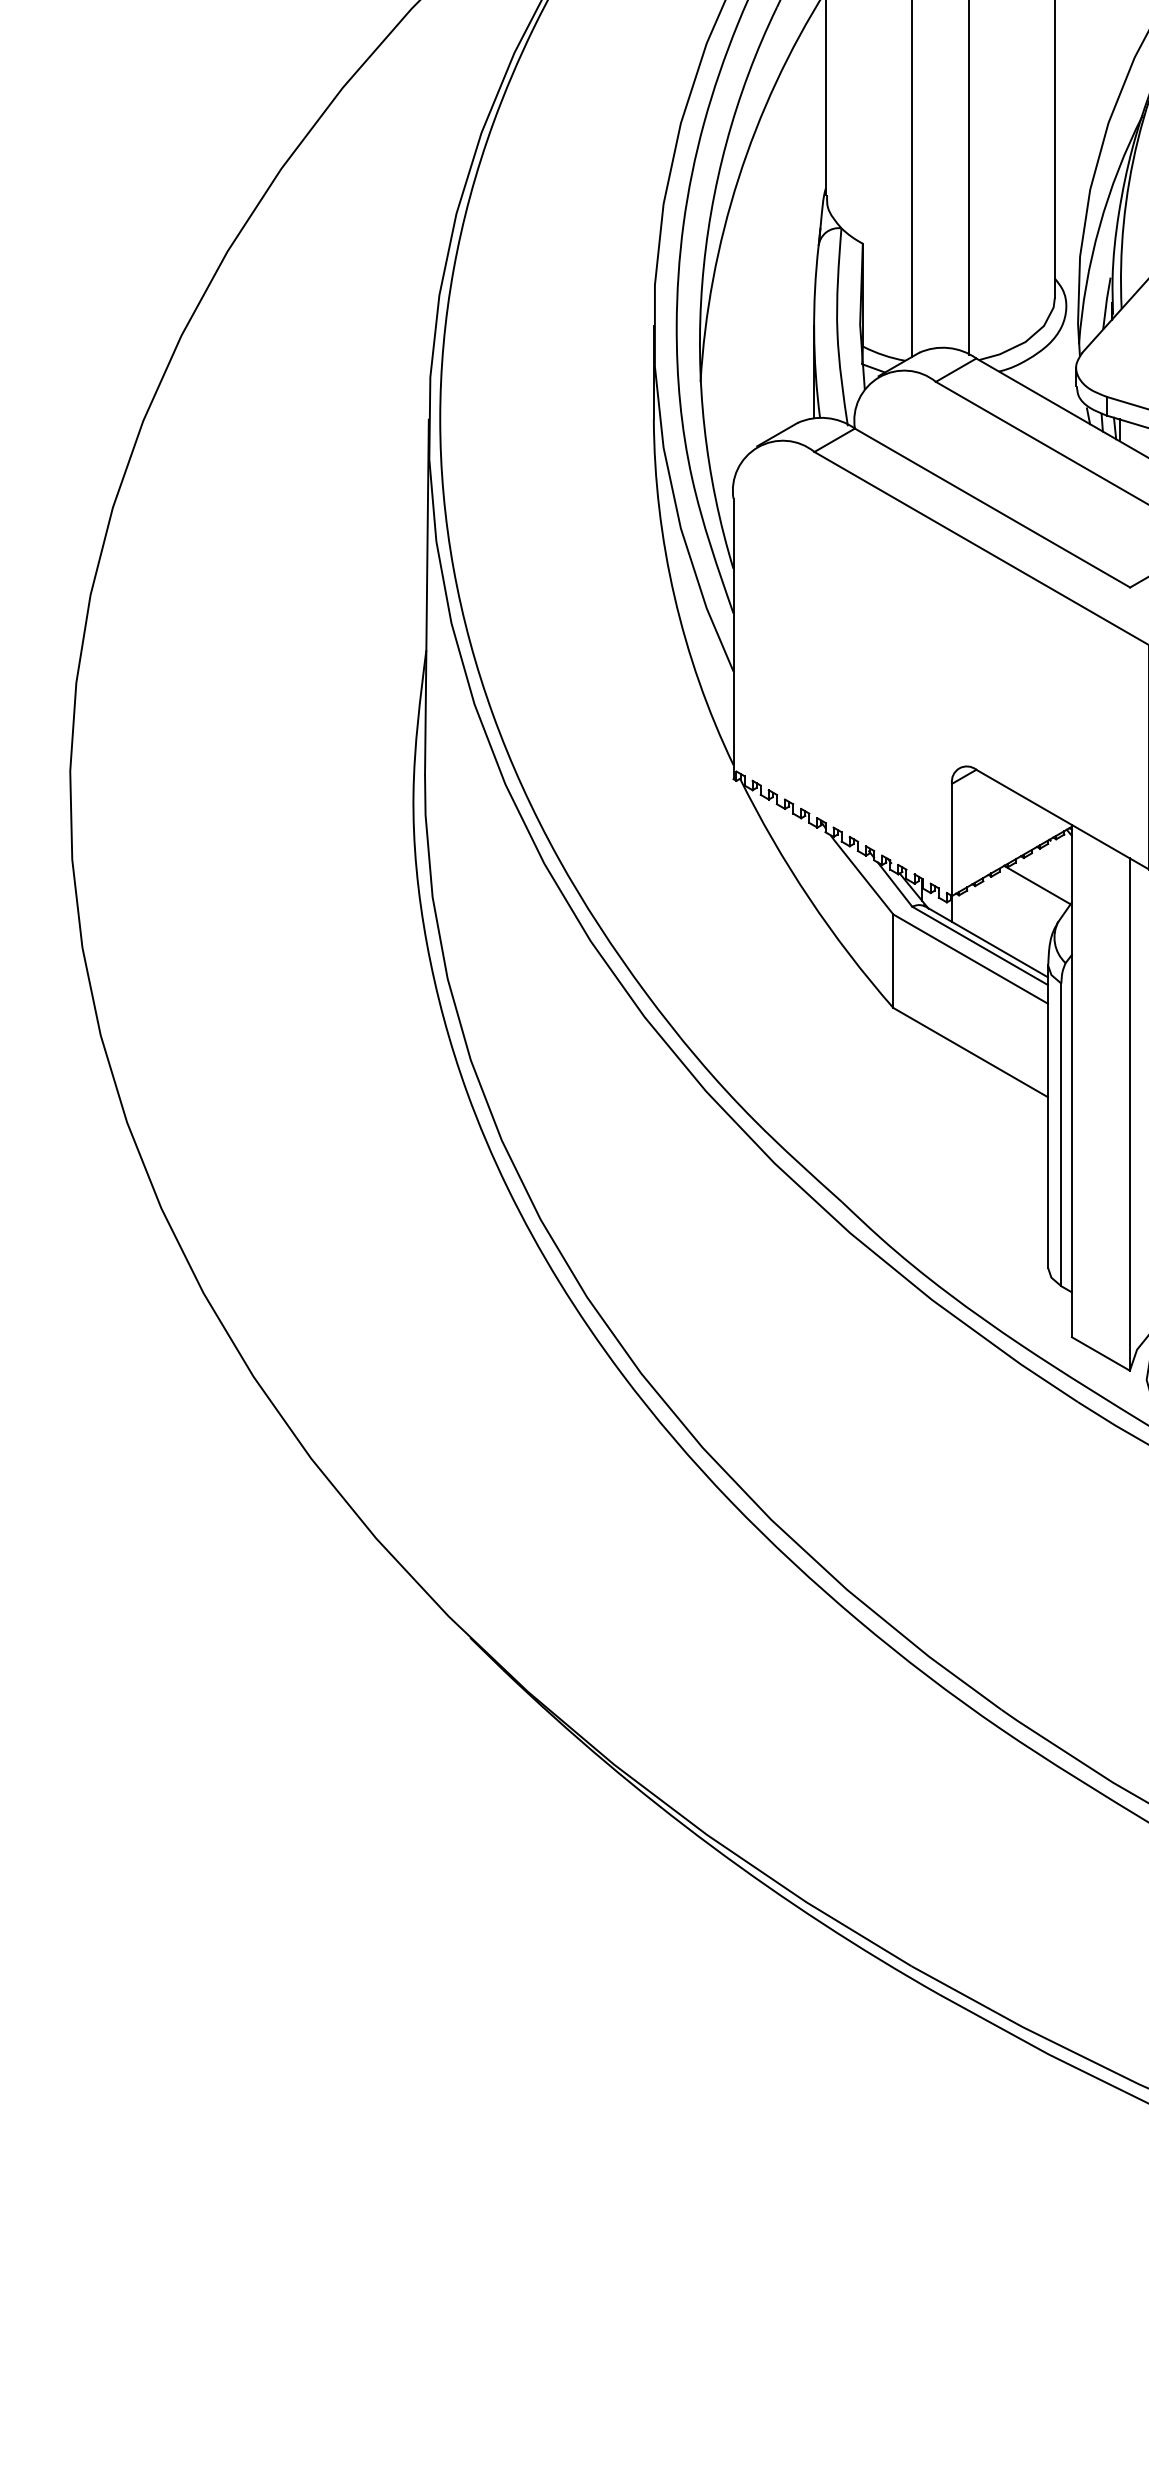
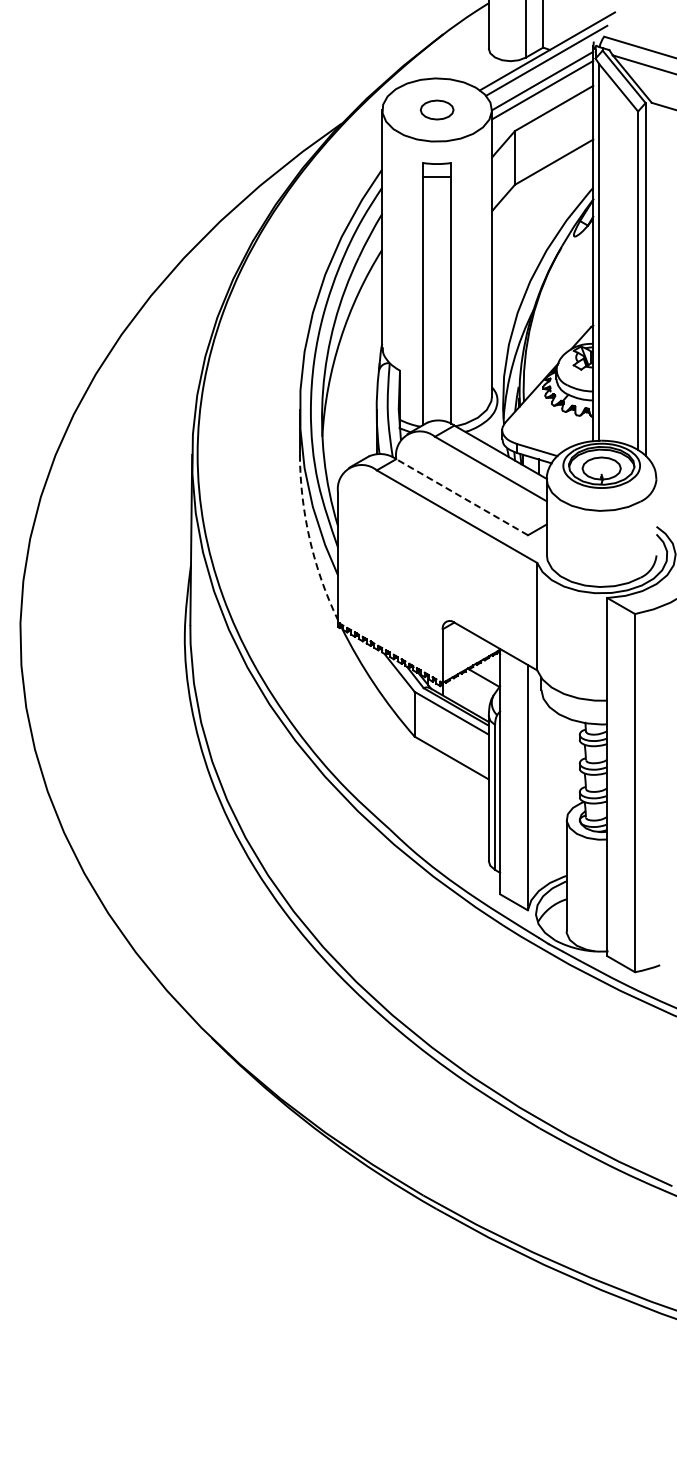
line: (991, 506) -> (461, 496), solid -> dashed
arc: (673, 596) -> (309, 539), solid -> dashed

